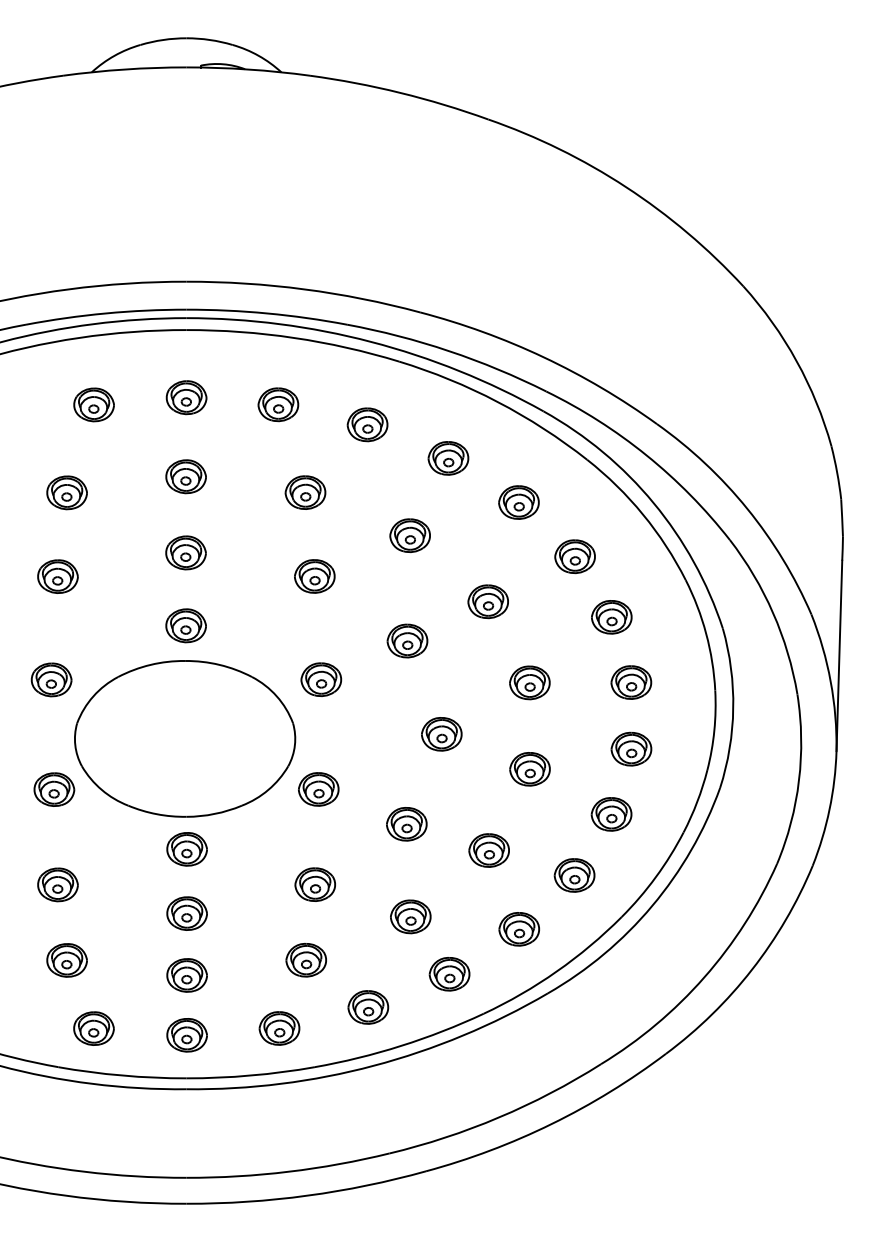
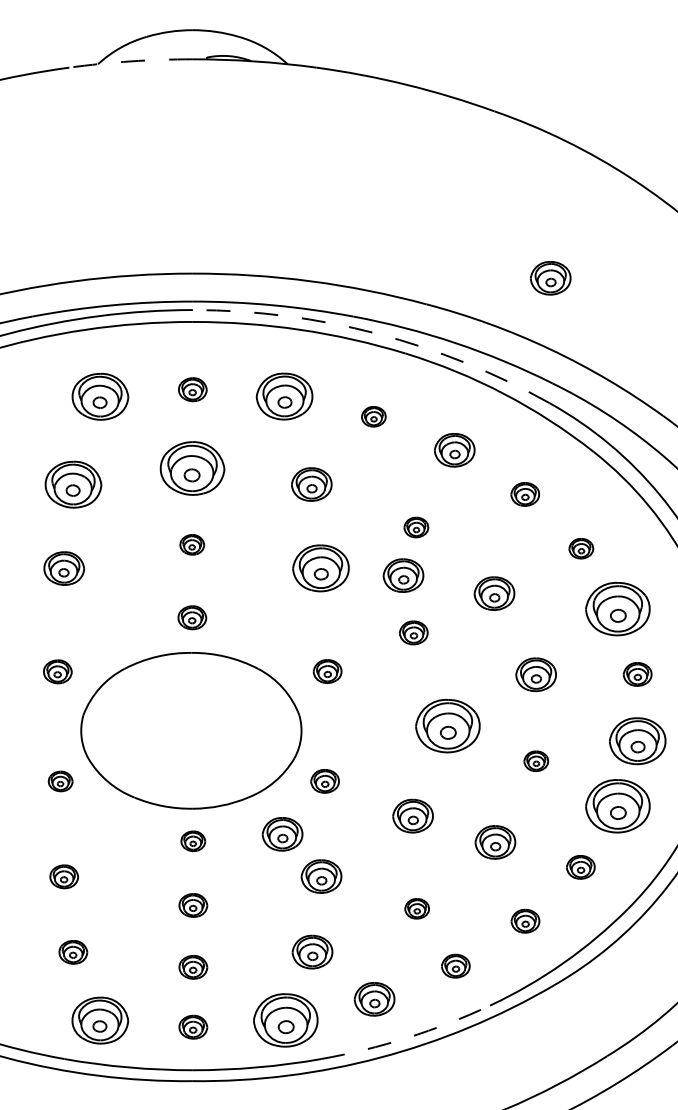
arc: (124, 69) -> (130, 61), solid -> dashed
part: (544, 286) -> (550, 278), added
arc: (371, 341) -> (377, 333), solid -> dashed
part: (186, 397) -> (192, 389), size x0.7
part: (93, 404) -> (99, 396), size x1.4
part: (278, 404) -> (284, 396), size x1.4
part: (367, 424) -> (373, 416), size x0.6
part: (185, 476) -> (191, 468), size x1.6
part: (66, 492) -> (72, 484), size x1.4
part: (518, 502) -> (524, 494), size x0.7
part: (409, 535) -> (415, 527), size x0.6
part: (185, 552) -> (191, 544), size x0.6
part: (574, 556) -> (580, 548), size x0.6
part: (314, 576) -> (320, 568), size x1.4
part: (396, 583) -> (402, 575), added
part: (611, 617) -> (617, 609), size x1.6
part: (185, 625) -> (191, 617), size x0.7
part: (407, 640) -> (413, 632), size x0.7
part: (51, 679) -> (57, 671), size x0.7
part: (321, 679) -> (327, 671), size x0.7
part: (631, 682) -> (637, 674), size x0.7
part: (441, 734) -> (447, 726), size x1.6
part: (631, 748) -> (637, 740), size x1.4
part: (529, 769) -> (535, 761), size x0.6
part: (54, 789) -> (60, 781), size x0.6
part: (318, 789) -> (324, 781), size x0.7
part: (611, 814) -> (617, 806), size x1.6
part: (276, 842) -> (282, 834), added
part: (186, 849) -> (192, 841), size x0.6
part: (574, 875) -> (580, 867), size x0.7
part: (57, 884) -> (63, 876), size x0.7
part: (186, 913) -> (192, 905), size x0.7
part: (410, 916) -> (416, 908), size x0.6
part: (518, 929) -> (524, 921), size x0.7
part: (66, 960) -> (72, 952), size x0.7
part: (449, 974) -> (455, 966), size x0.7
part: (186, 975) -> (192, 967), size x0.7
part: (93, 1028) -> (99, 1020), size x1.4
part: (279, 1028) -> (285, 1020), size x1.6
part: (186, 1035) -> (192, 1027), size x0.7
arc: (401, 1045) -> (407, 1037), solid -> dashed

